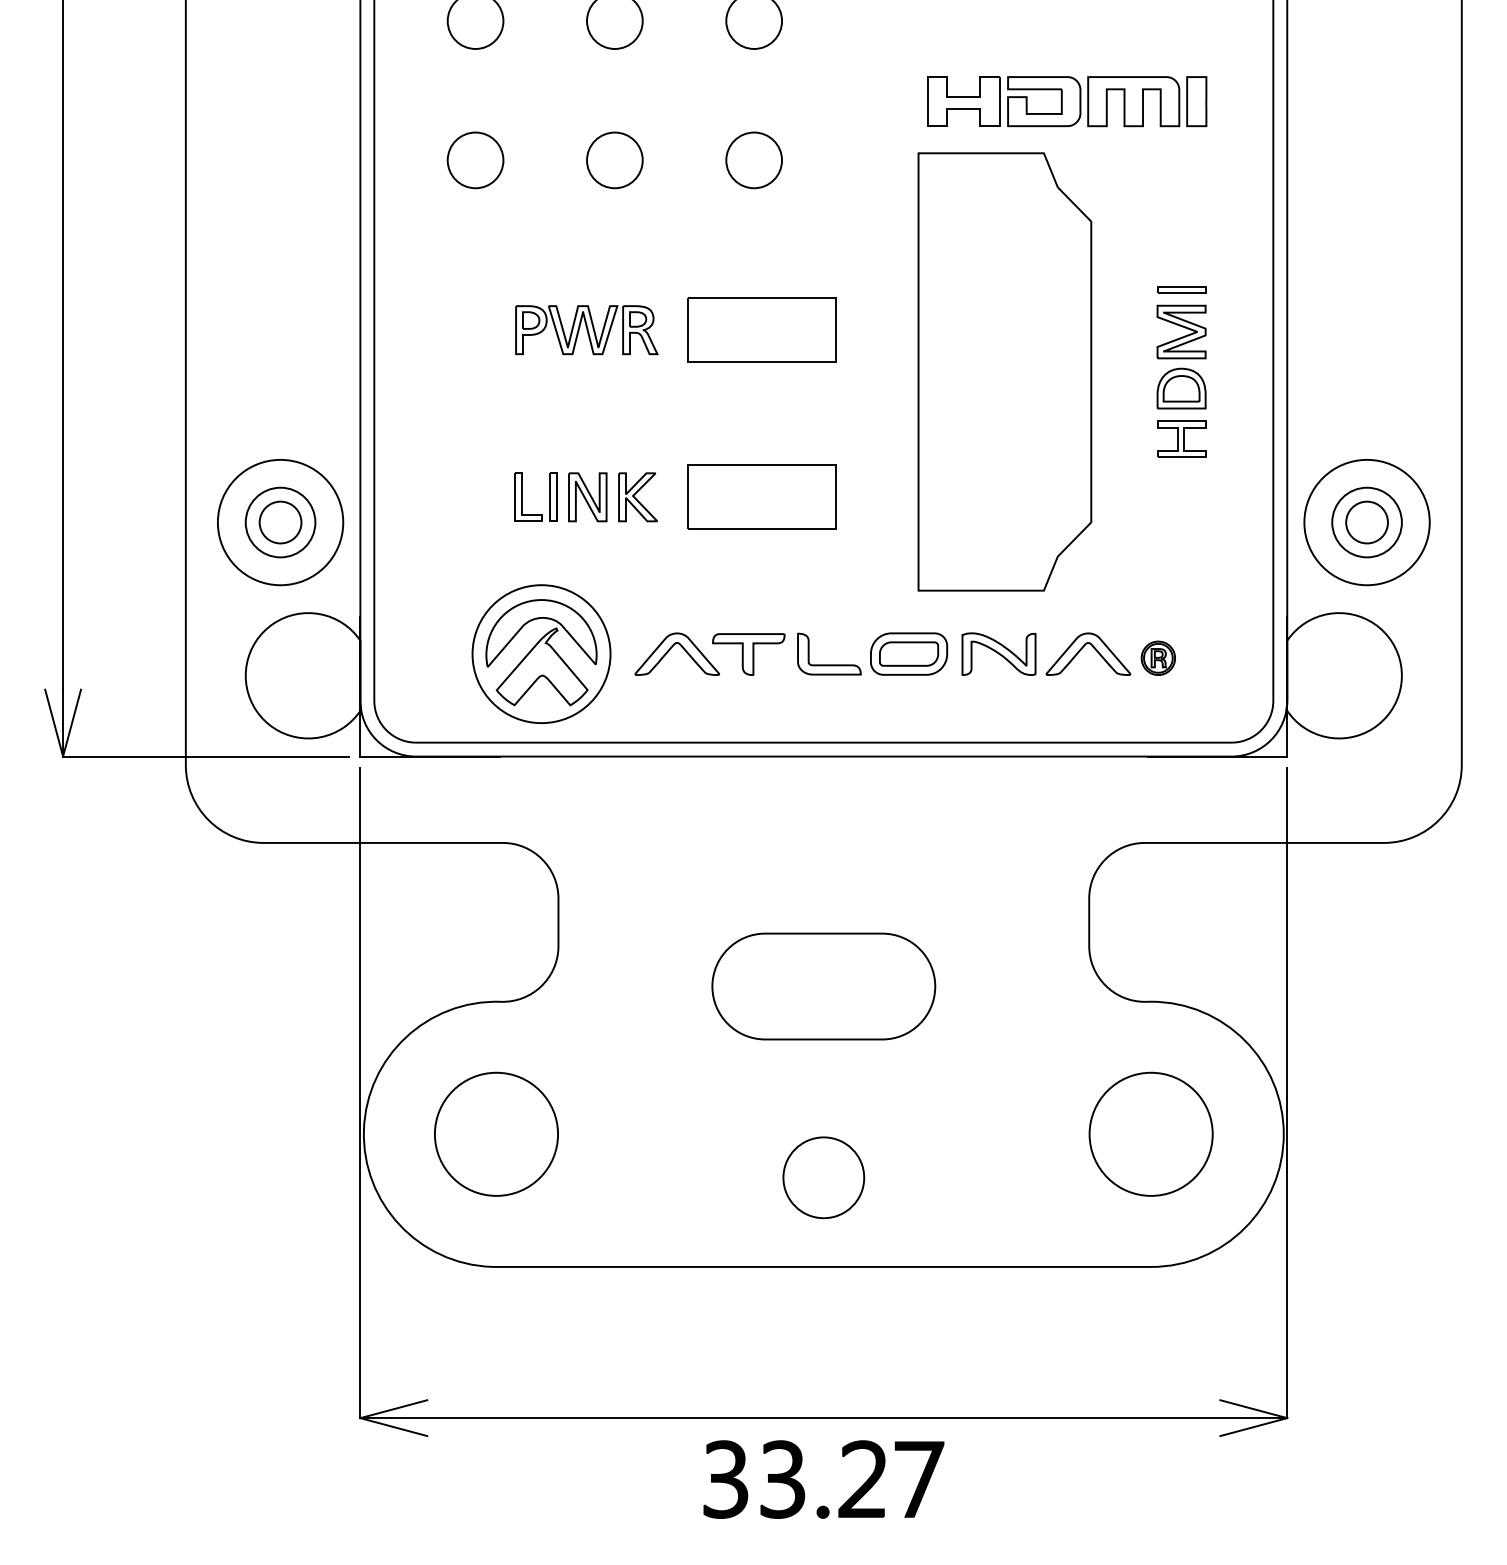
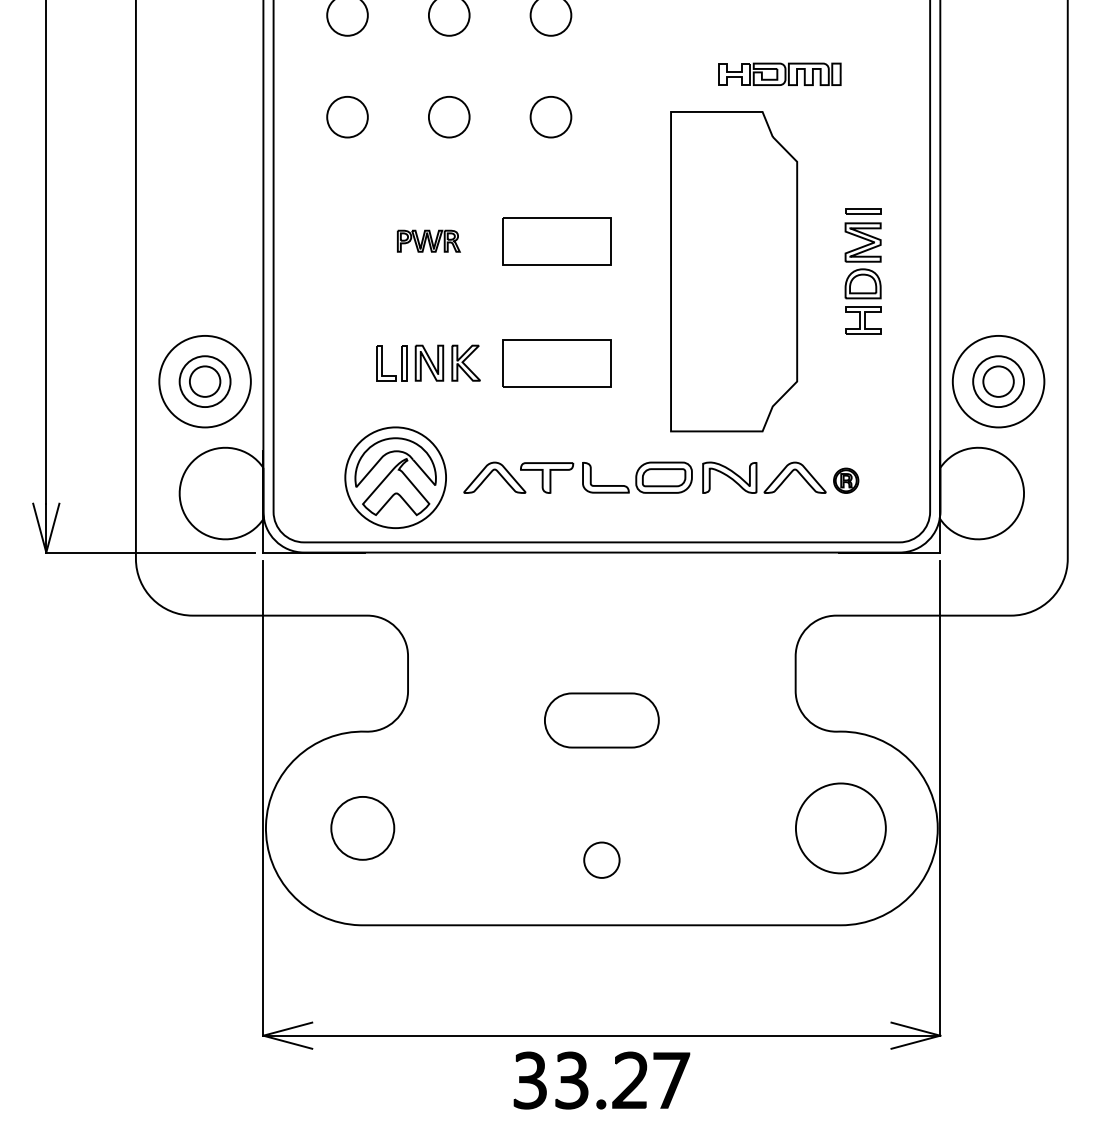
part: (1067, 101) -> (779, 74), size x0.6
part: (586, 330) -> (428, 241), size x0.6
part: (823, 986) -> (601, 720), size x0.7
part: (496, 1133) -> (362, 827), size x0.7
part: (823, 1177) -> (601, 859), size x0.6

